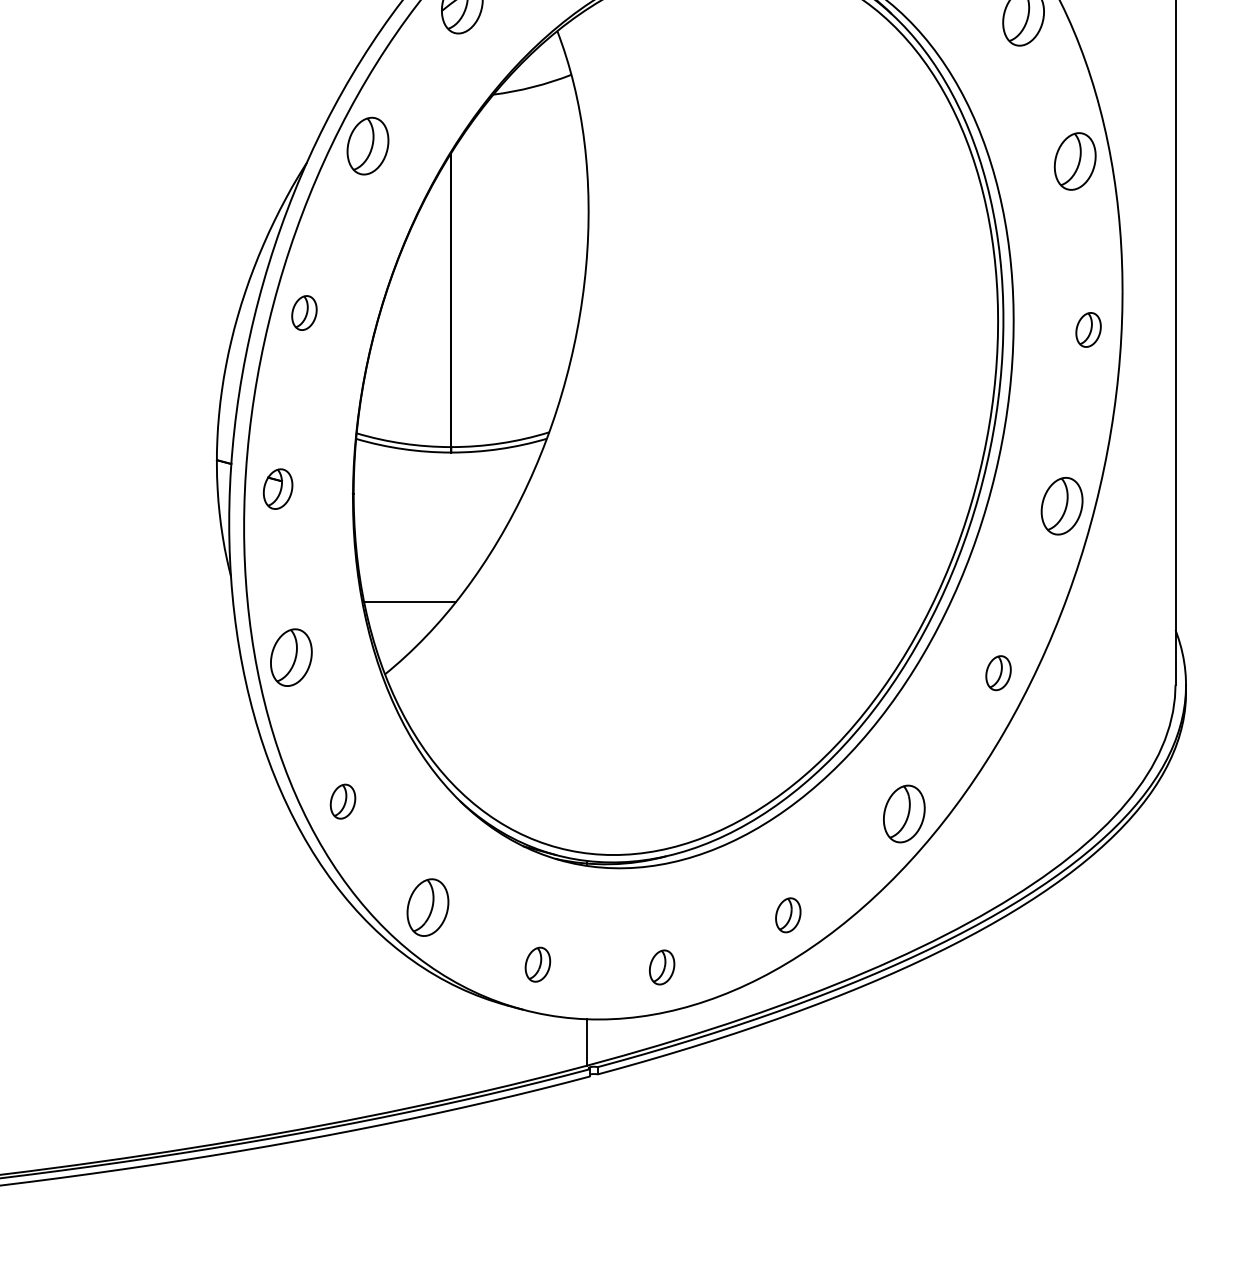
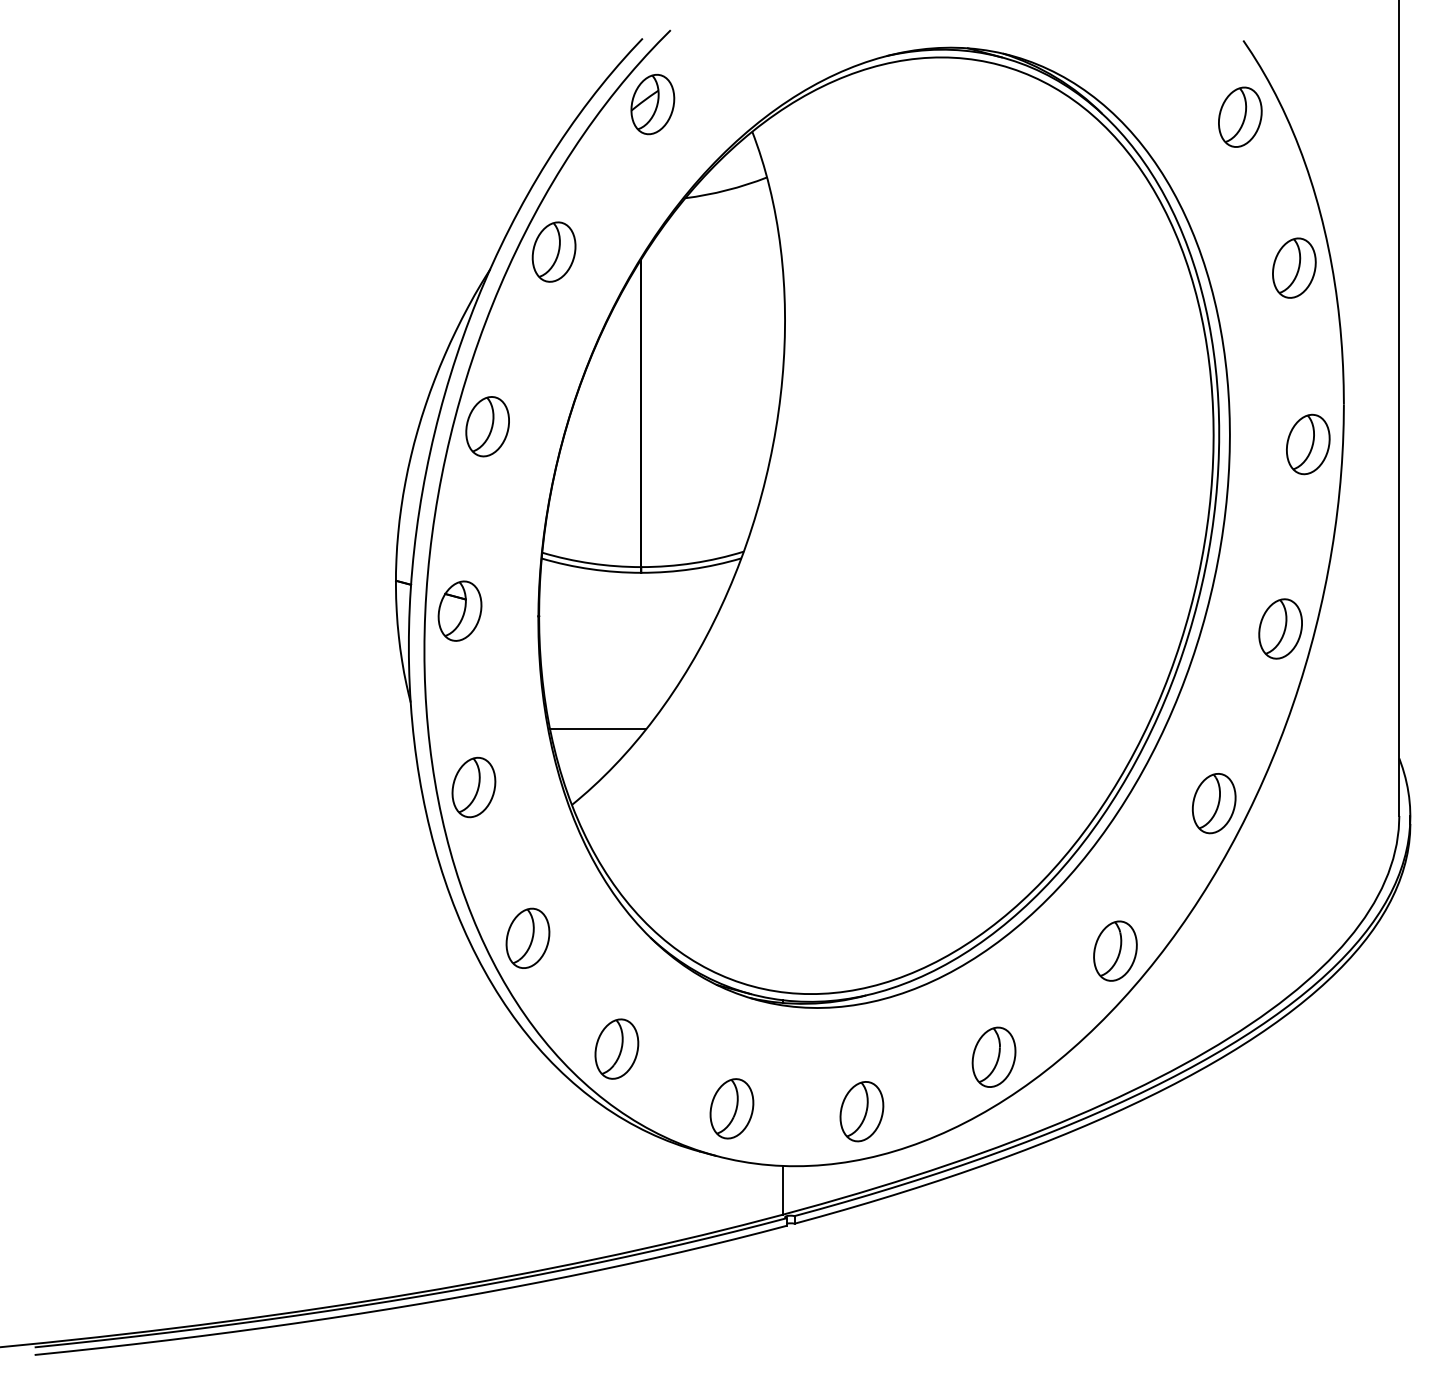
part: (304, 312) -> (487, 426), size x1.67
part: (1088, 329) -> (1308, 444), size x1.67
part: (277, 488) -> (459, 610), size x1.43
part: (997, 672) -> (1213, 803), size x1.67
part: (342, 800) -> (527, 937), size x1.67
part: (787, 914) -> (993, 1056), size x1.67
part: (537, 964) -> (731, 1108), size x1.67
part: (661, 967) -> (861, 1111), size x1.67

